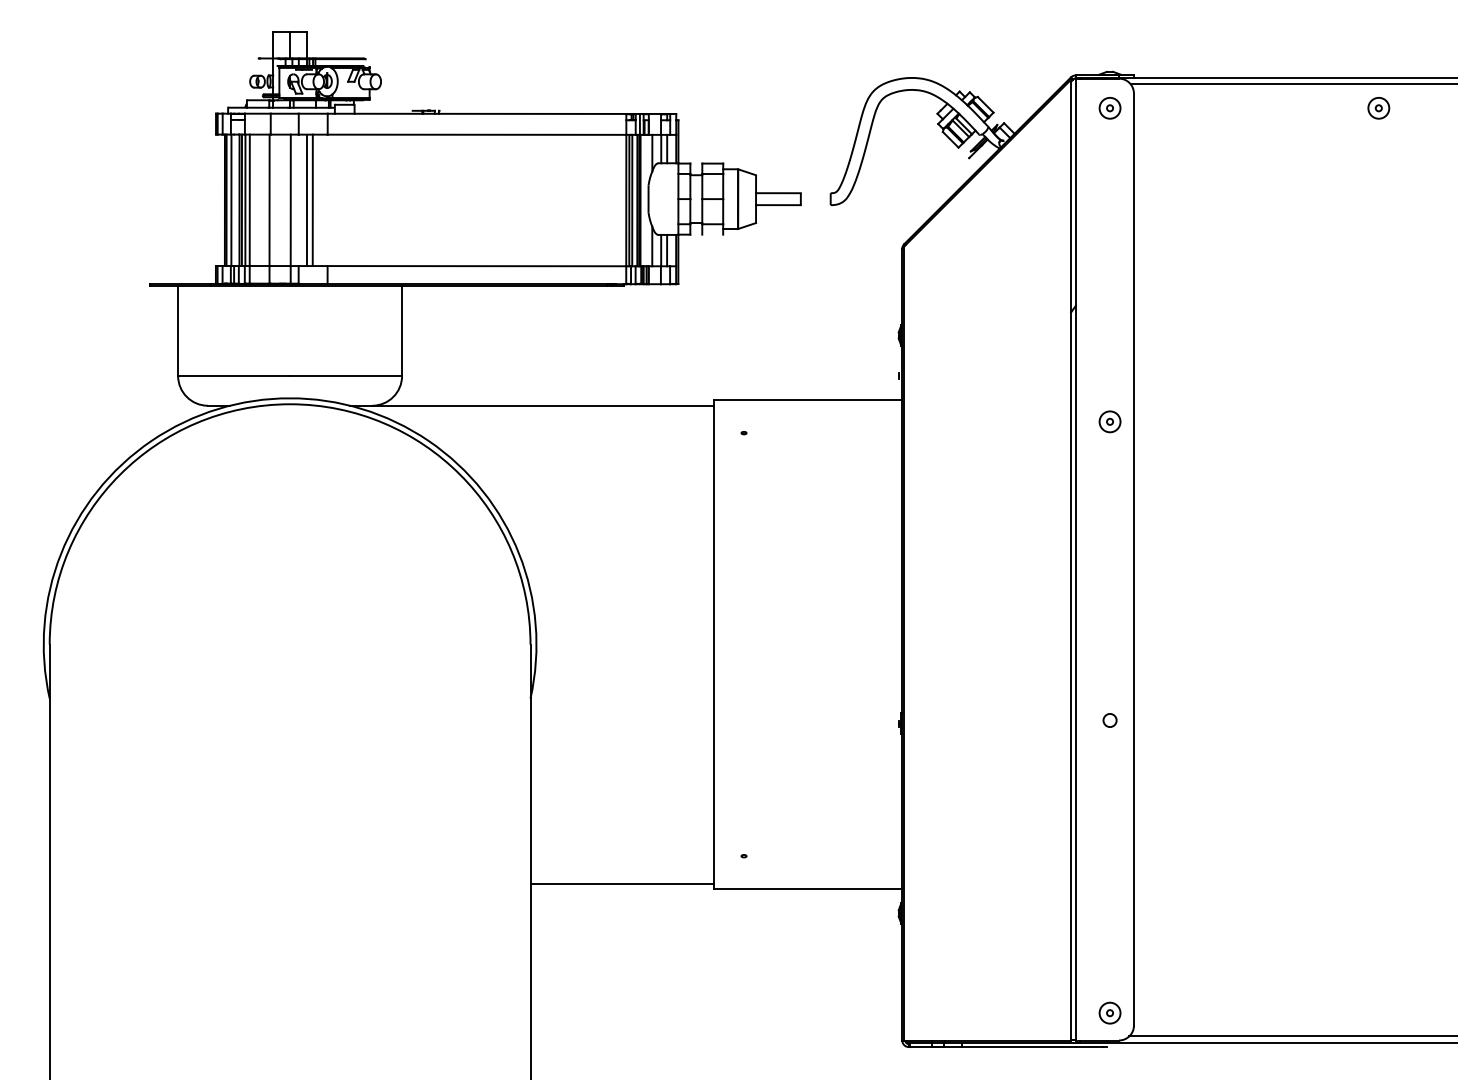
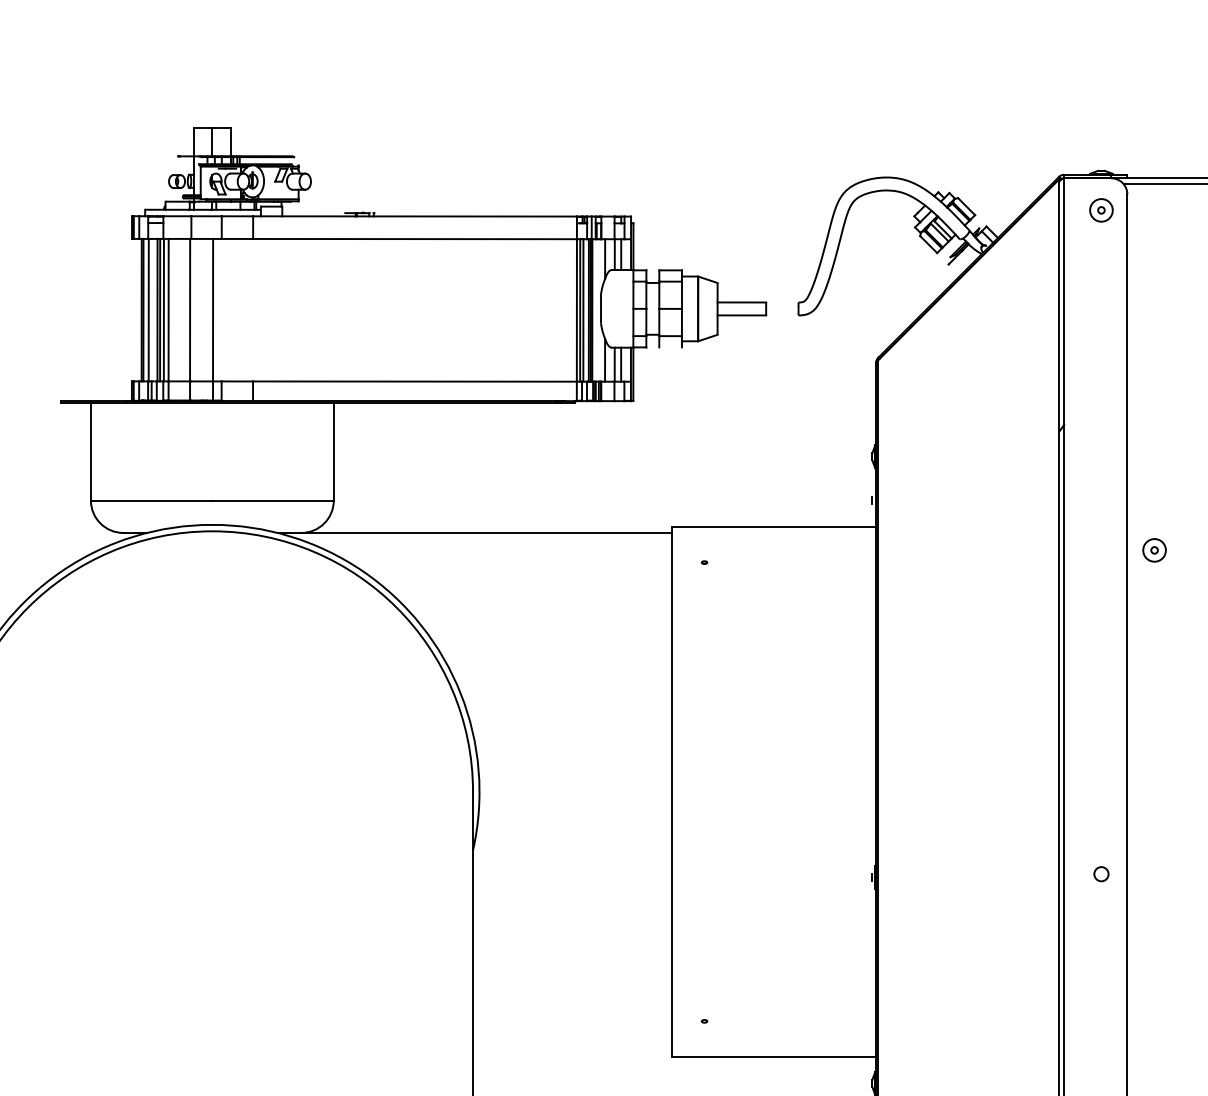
line: (307, 200) -> (231, 310), removed
line: (312, 200) -> (236, 310), removed
part: (1109, 421) -> (1153, 550), moved
line: (622, 883) -> (572, 1050), removed

